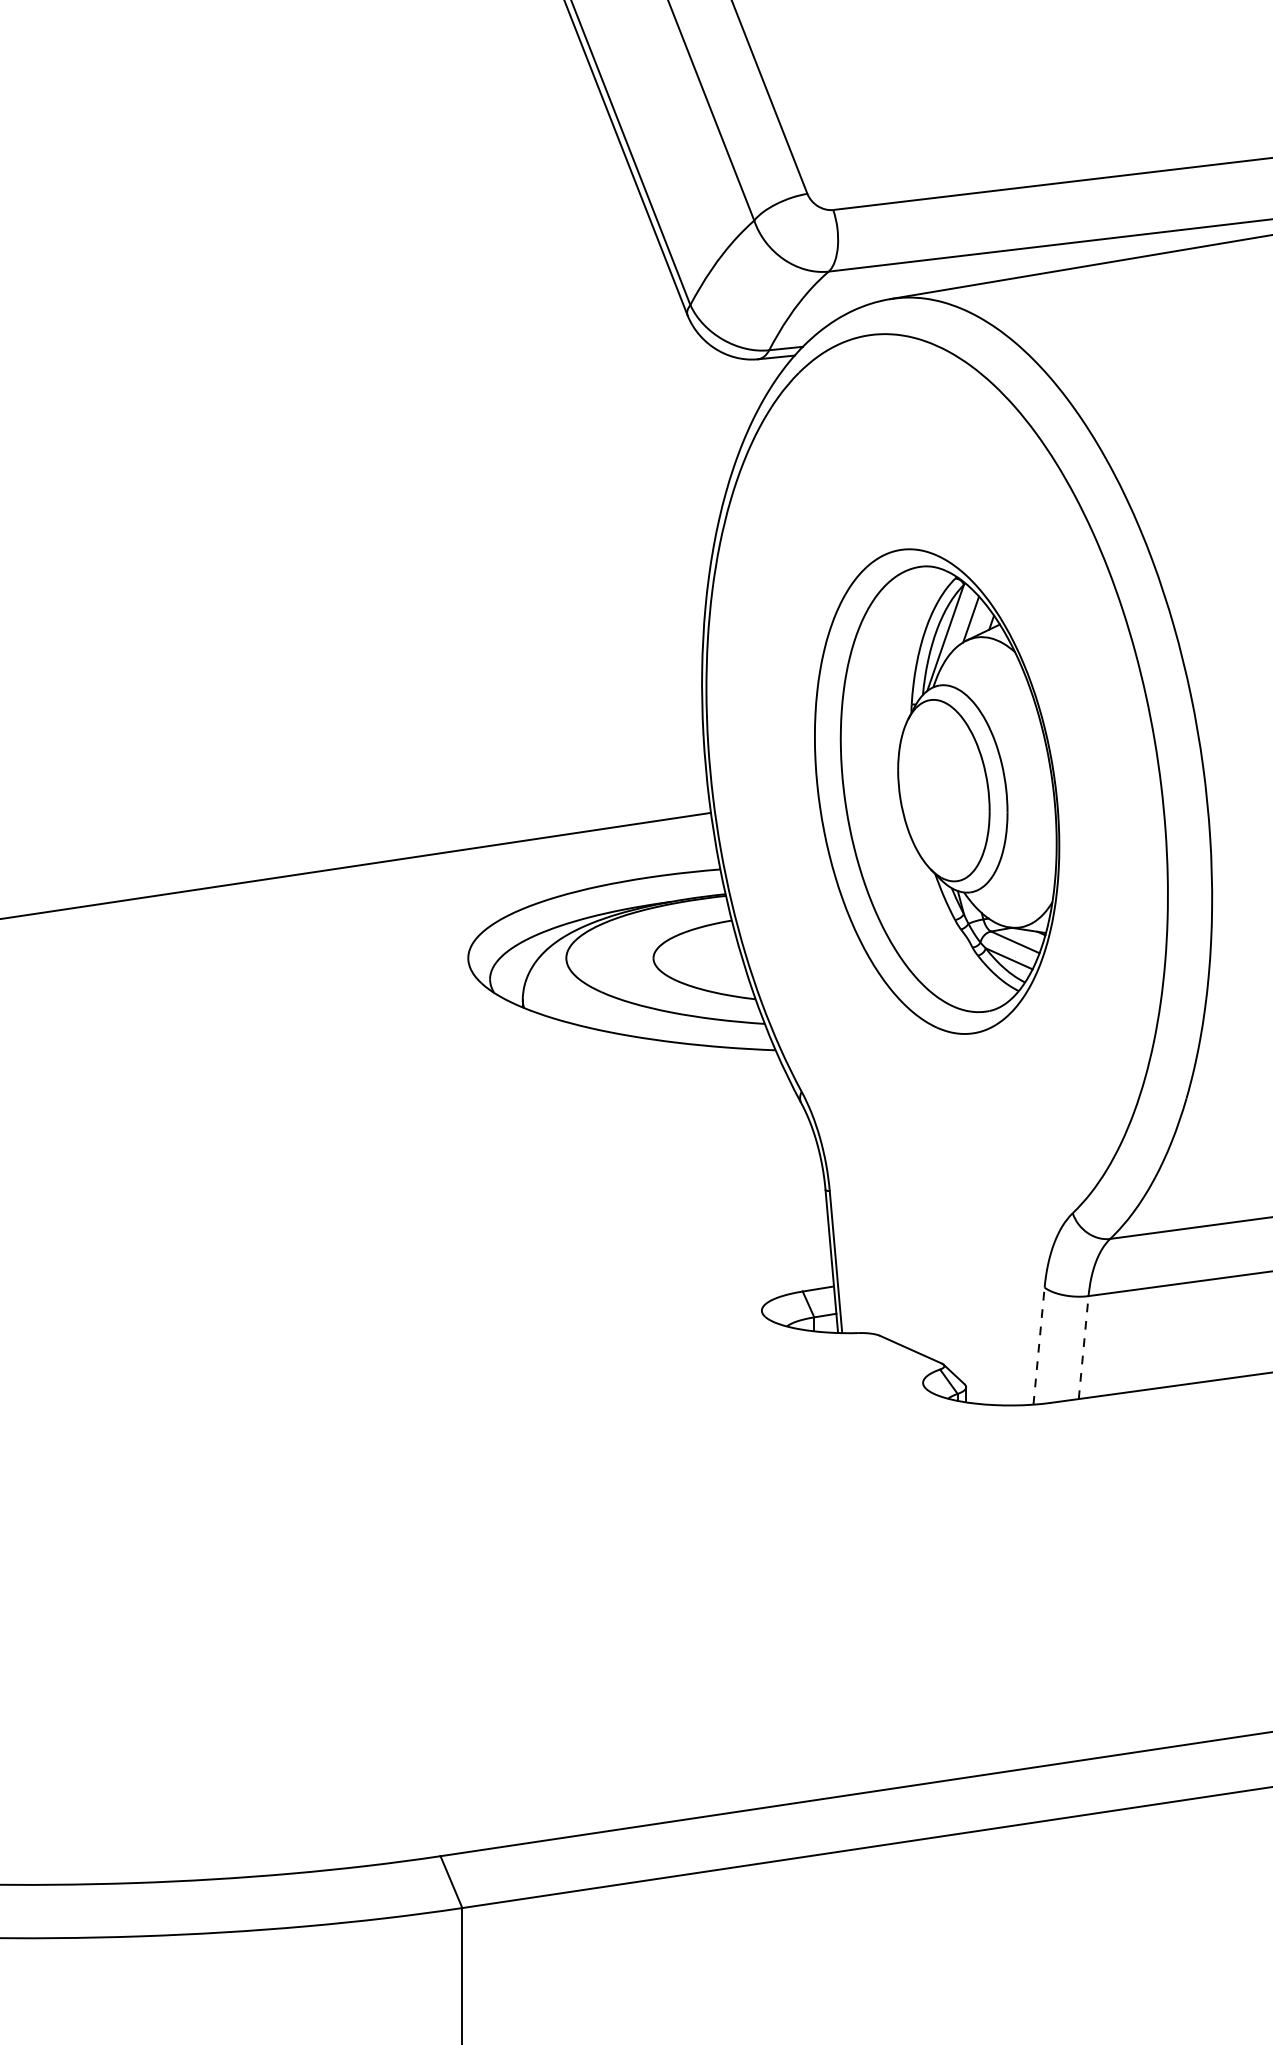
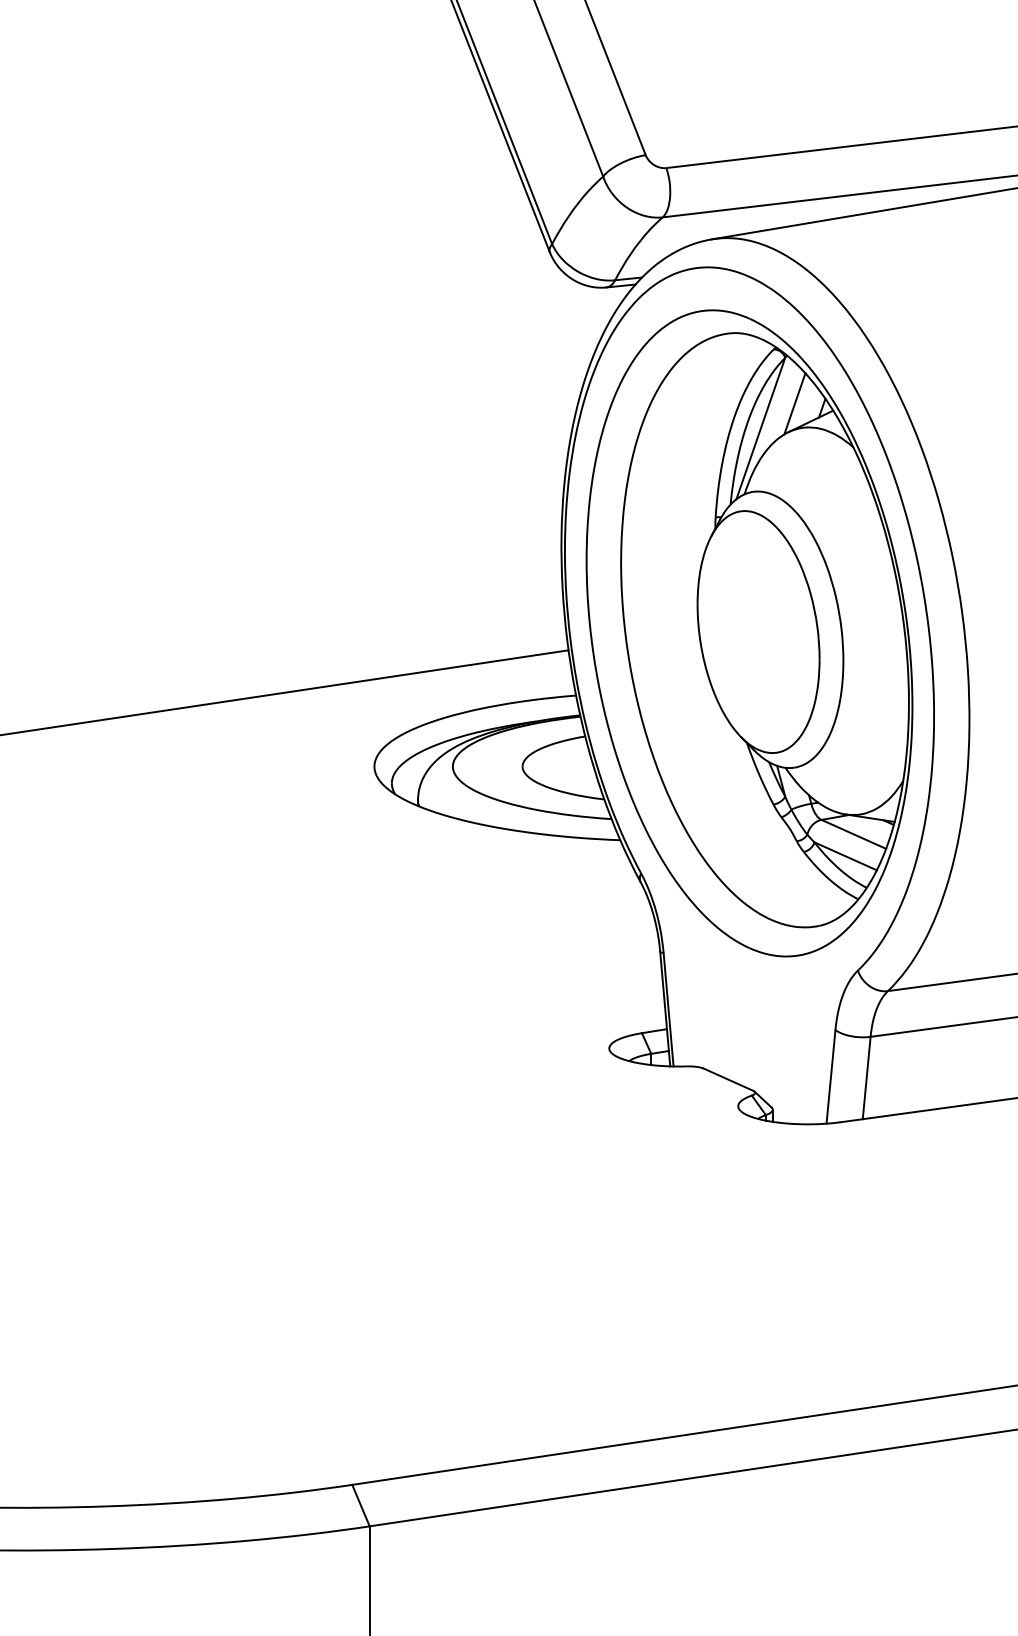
part: (936, 791) -> (748, 633), size x1.67
line: (1039, 1346) -> (831, 1077), dashed -> solid
line: (1083, 1347) -> (866, 1077), dashed -> solid

